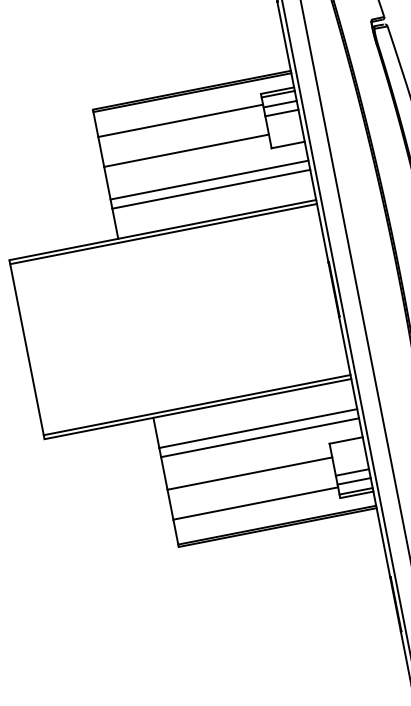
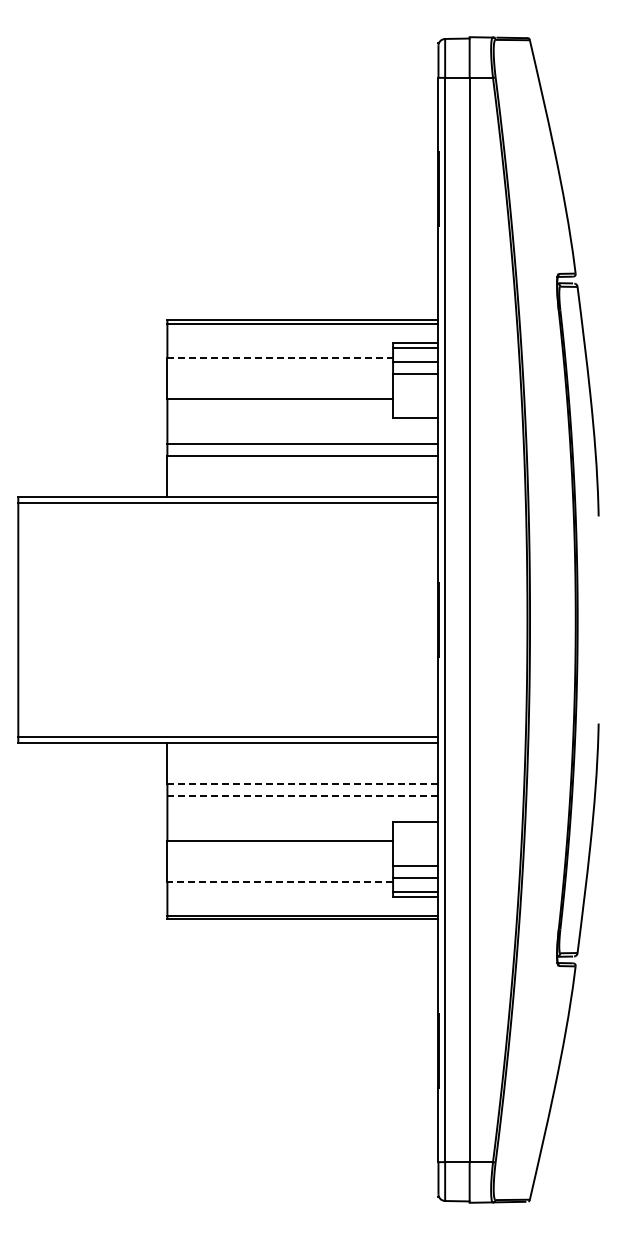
line: (180, 120) -> (280, 357), solid -> dashed
line: (257, 428) -> (302, 783), solid -> dashed
line: (259, 437) -> (302, 796), solid -> dashed
line: (256, 503) -> (280, 882), solid -> dashed

